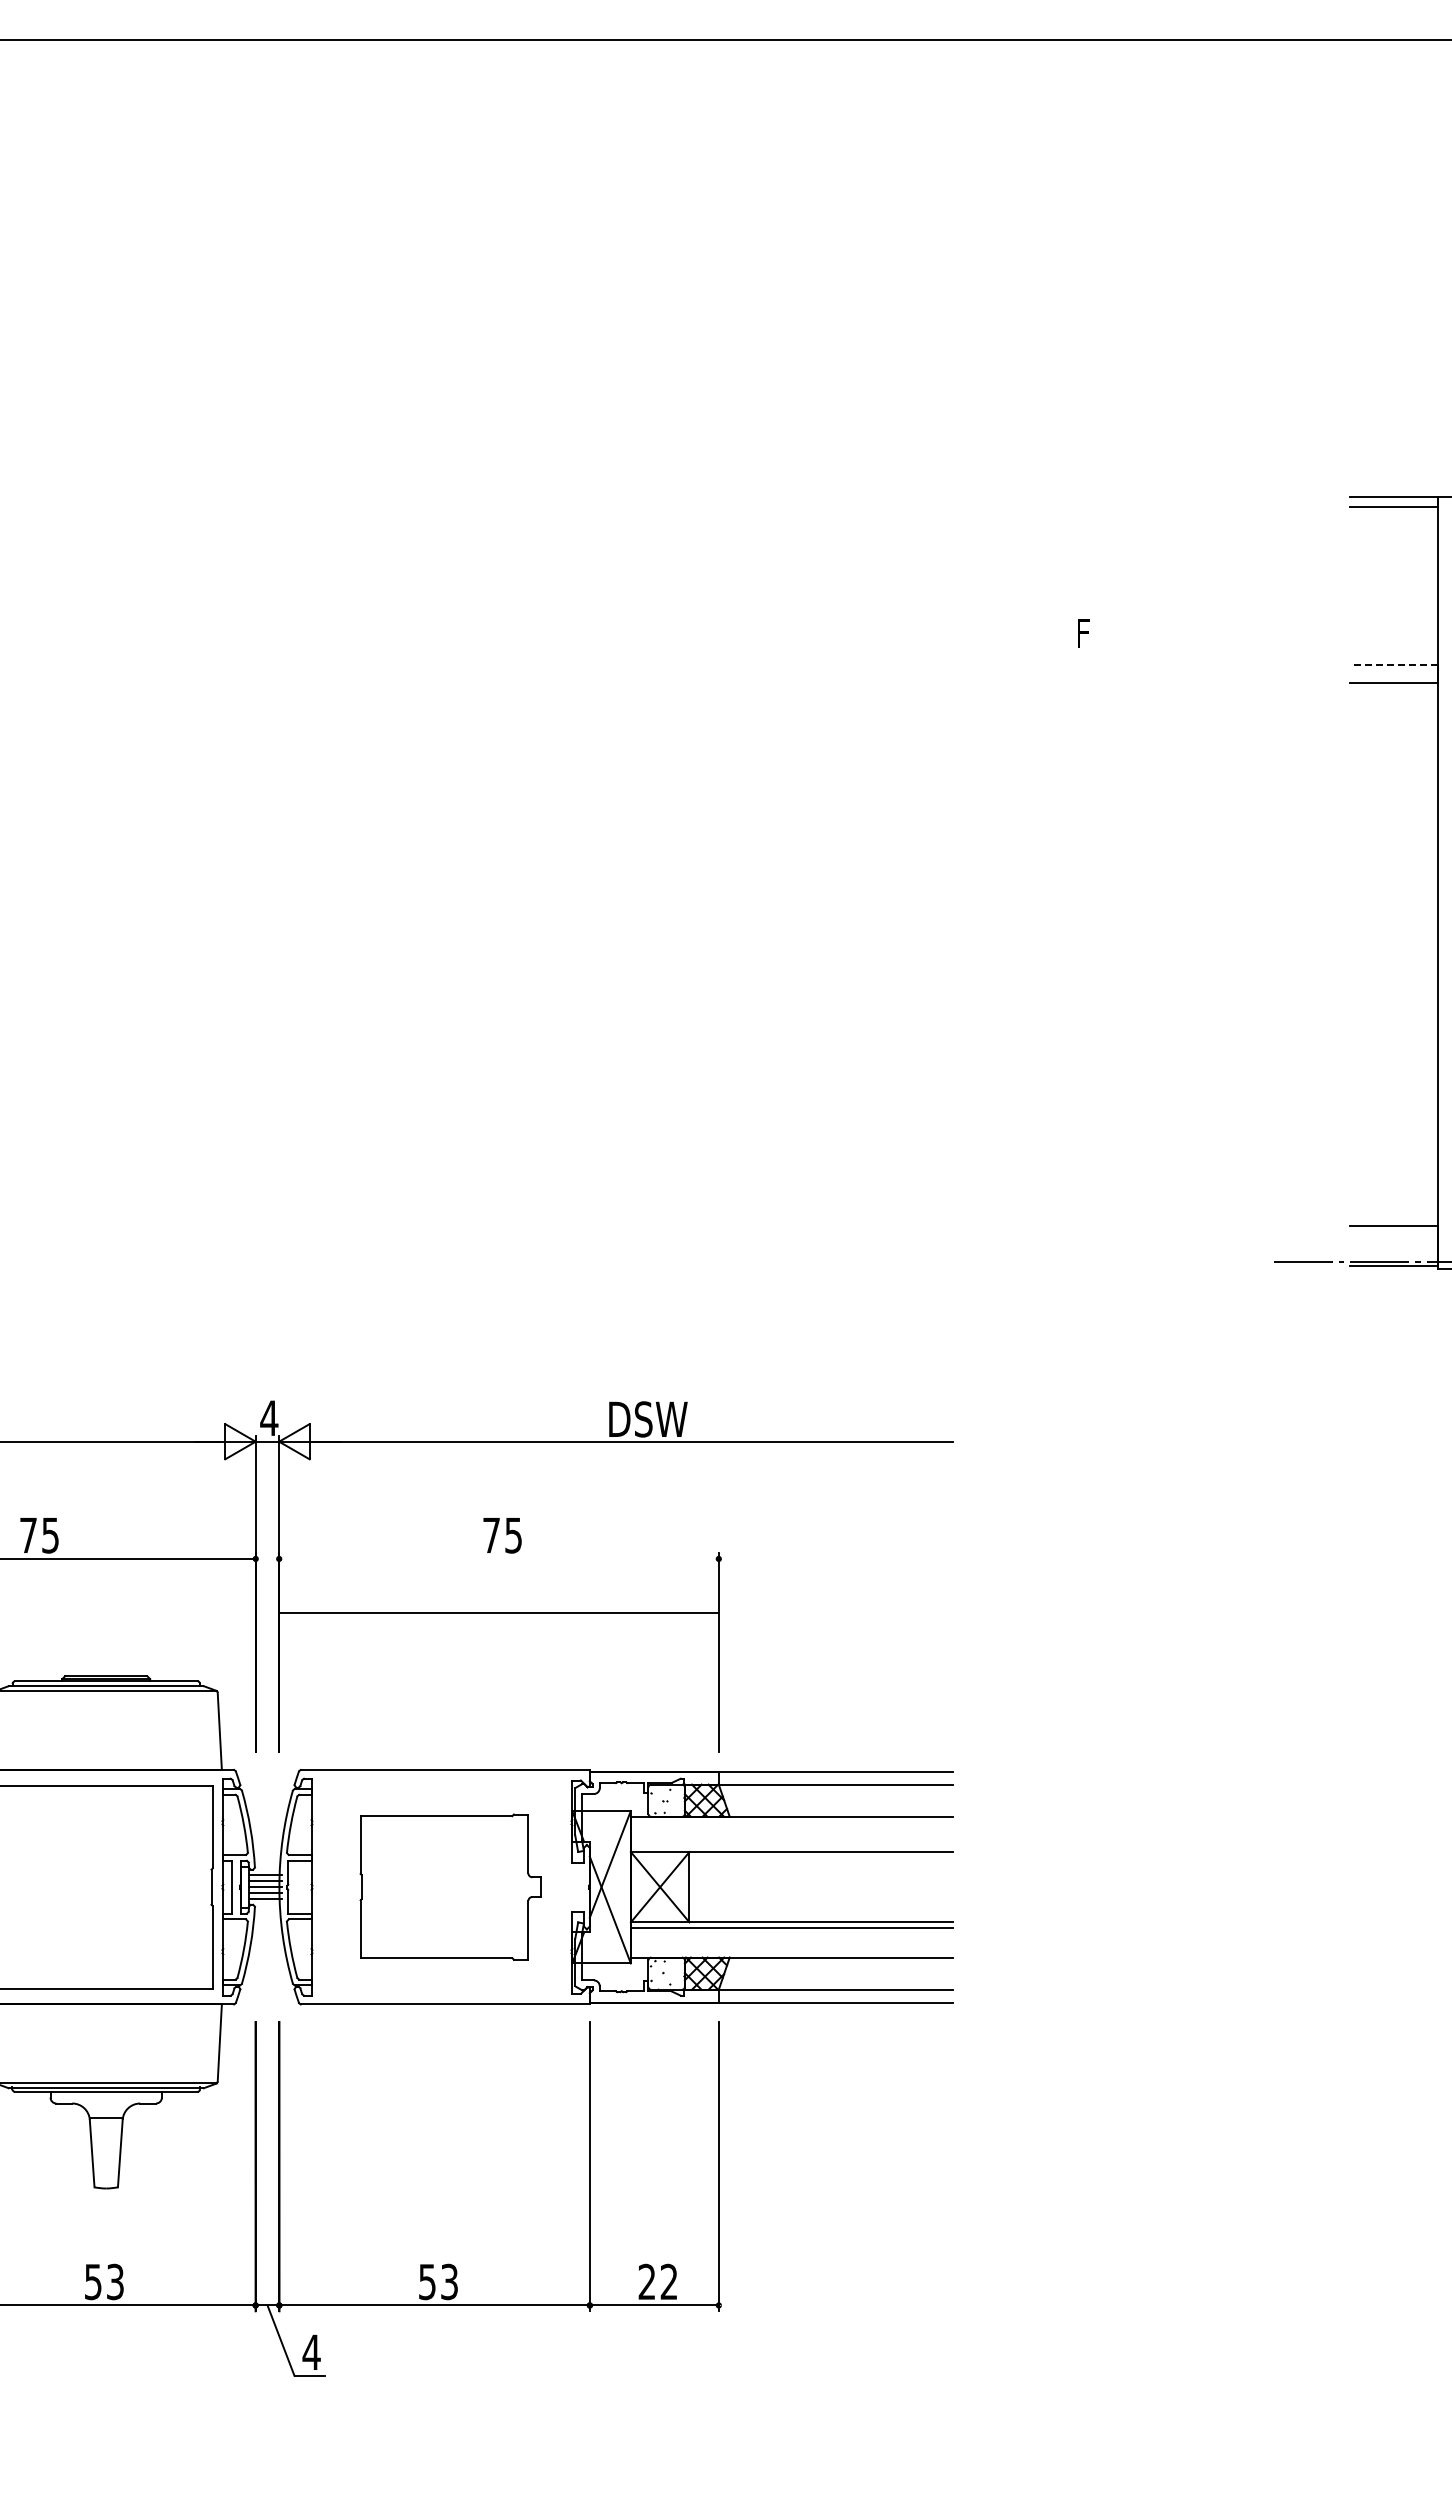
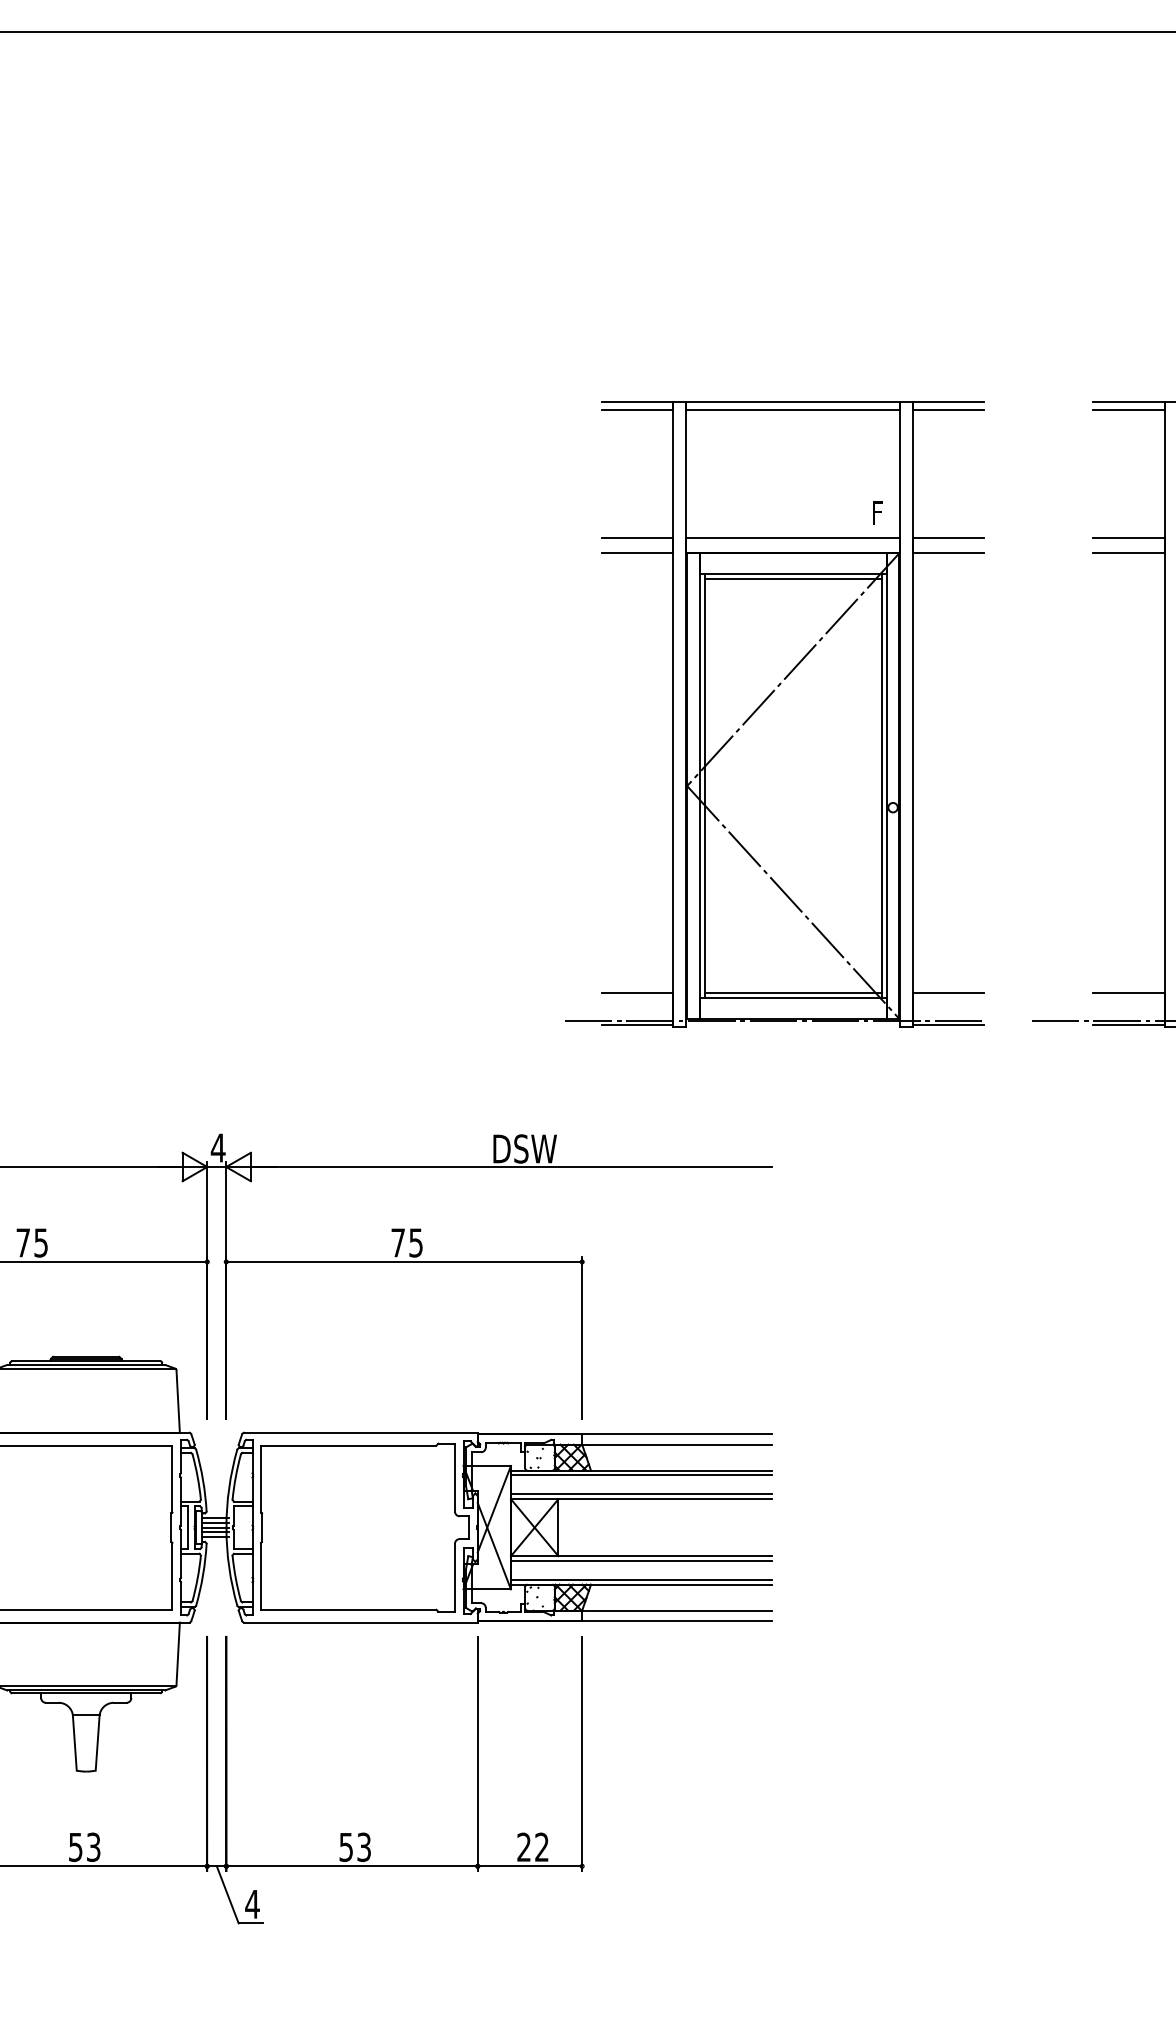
line: (1394, 665) -> (1129, 538), dashed -> solid
part: (956, 882) -> (774, 714), added
line: (498, 1612) -> (403, 1261), moved
line: (791, 1822) -> (641, 1475), added
line: (791, 1846) -> (641, 1494), added
part: (450, 1886) -> (364, 1527), size x1.43
line: (791, 1951) -> (641, 1579), added

